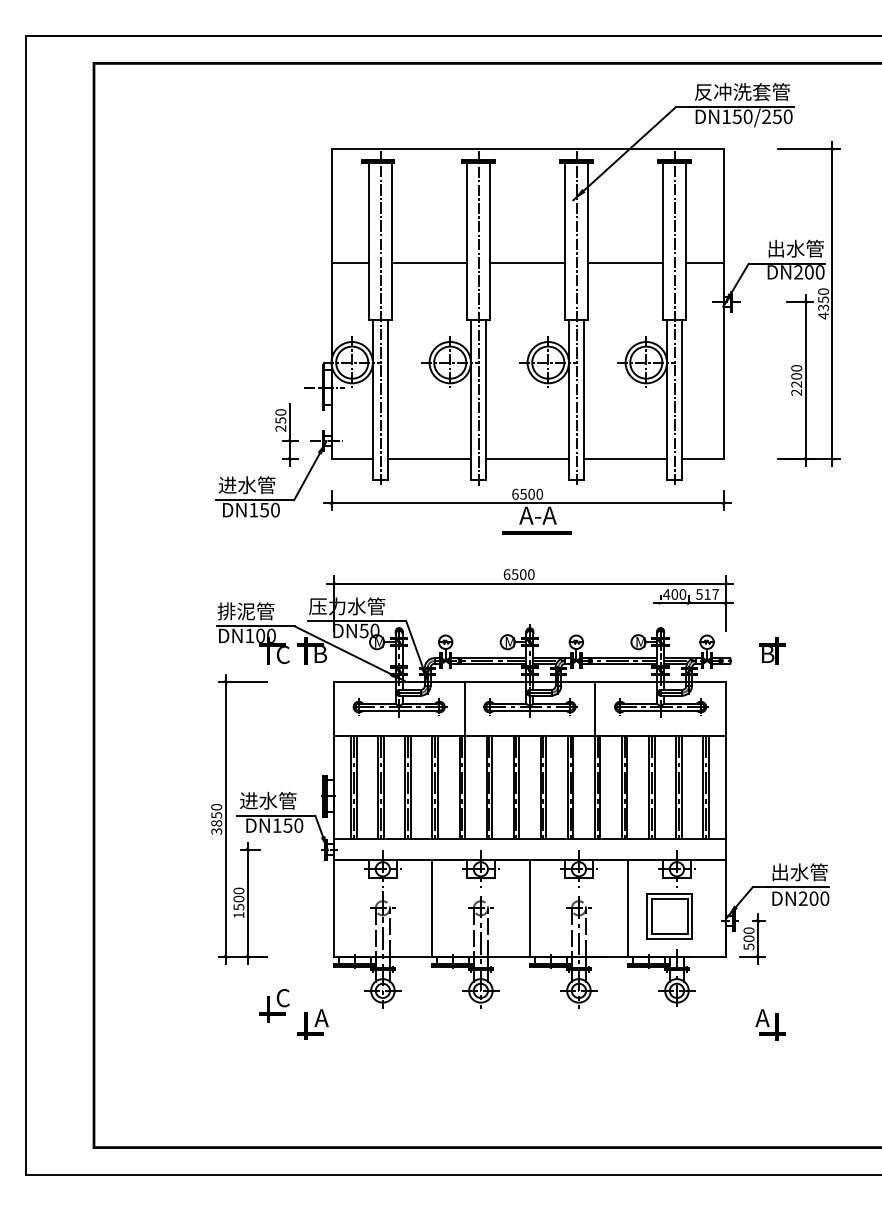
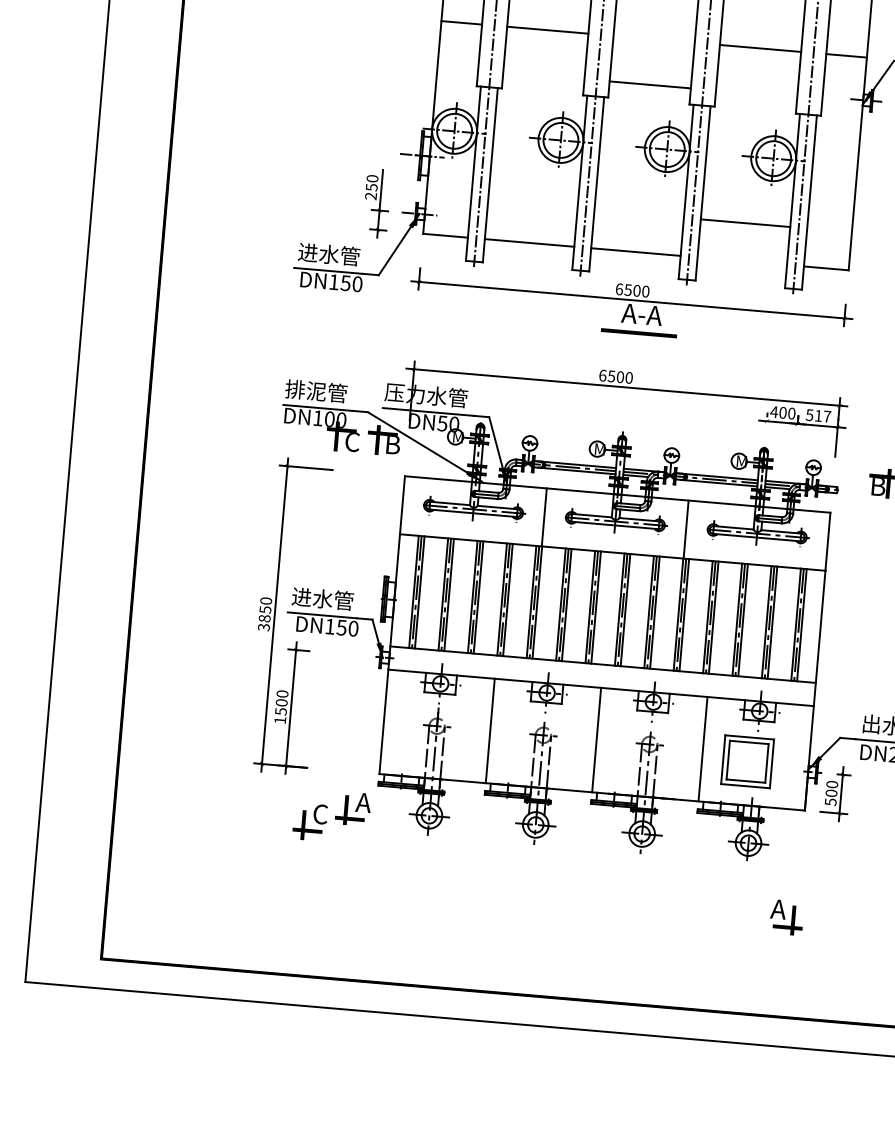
line: (527, 262) -> (650, 84), moved
line: (625, 458) -> (745, 222), moved
text: (312, 1024) -> (353, 808), moved
text: (770, 1024) -> (786, 917), moved

